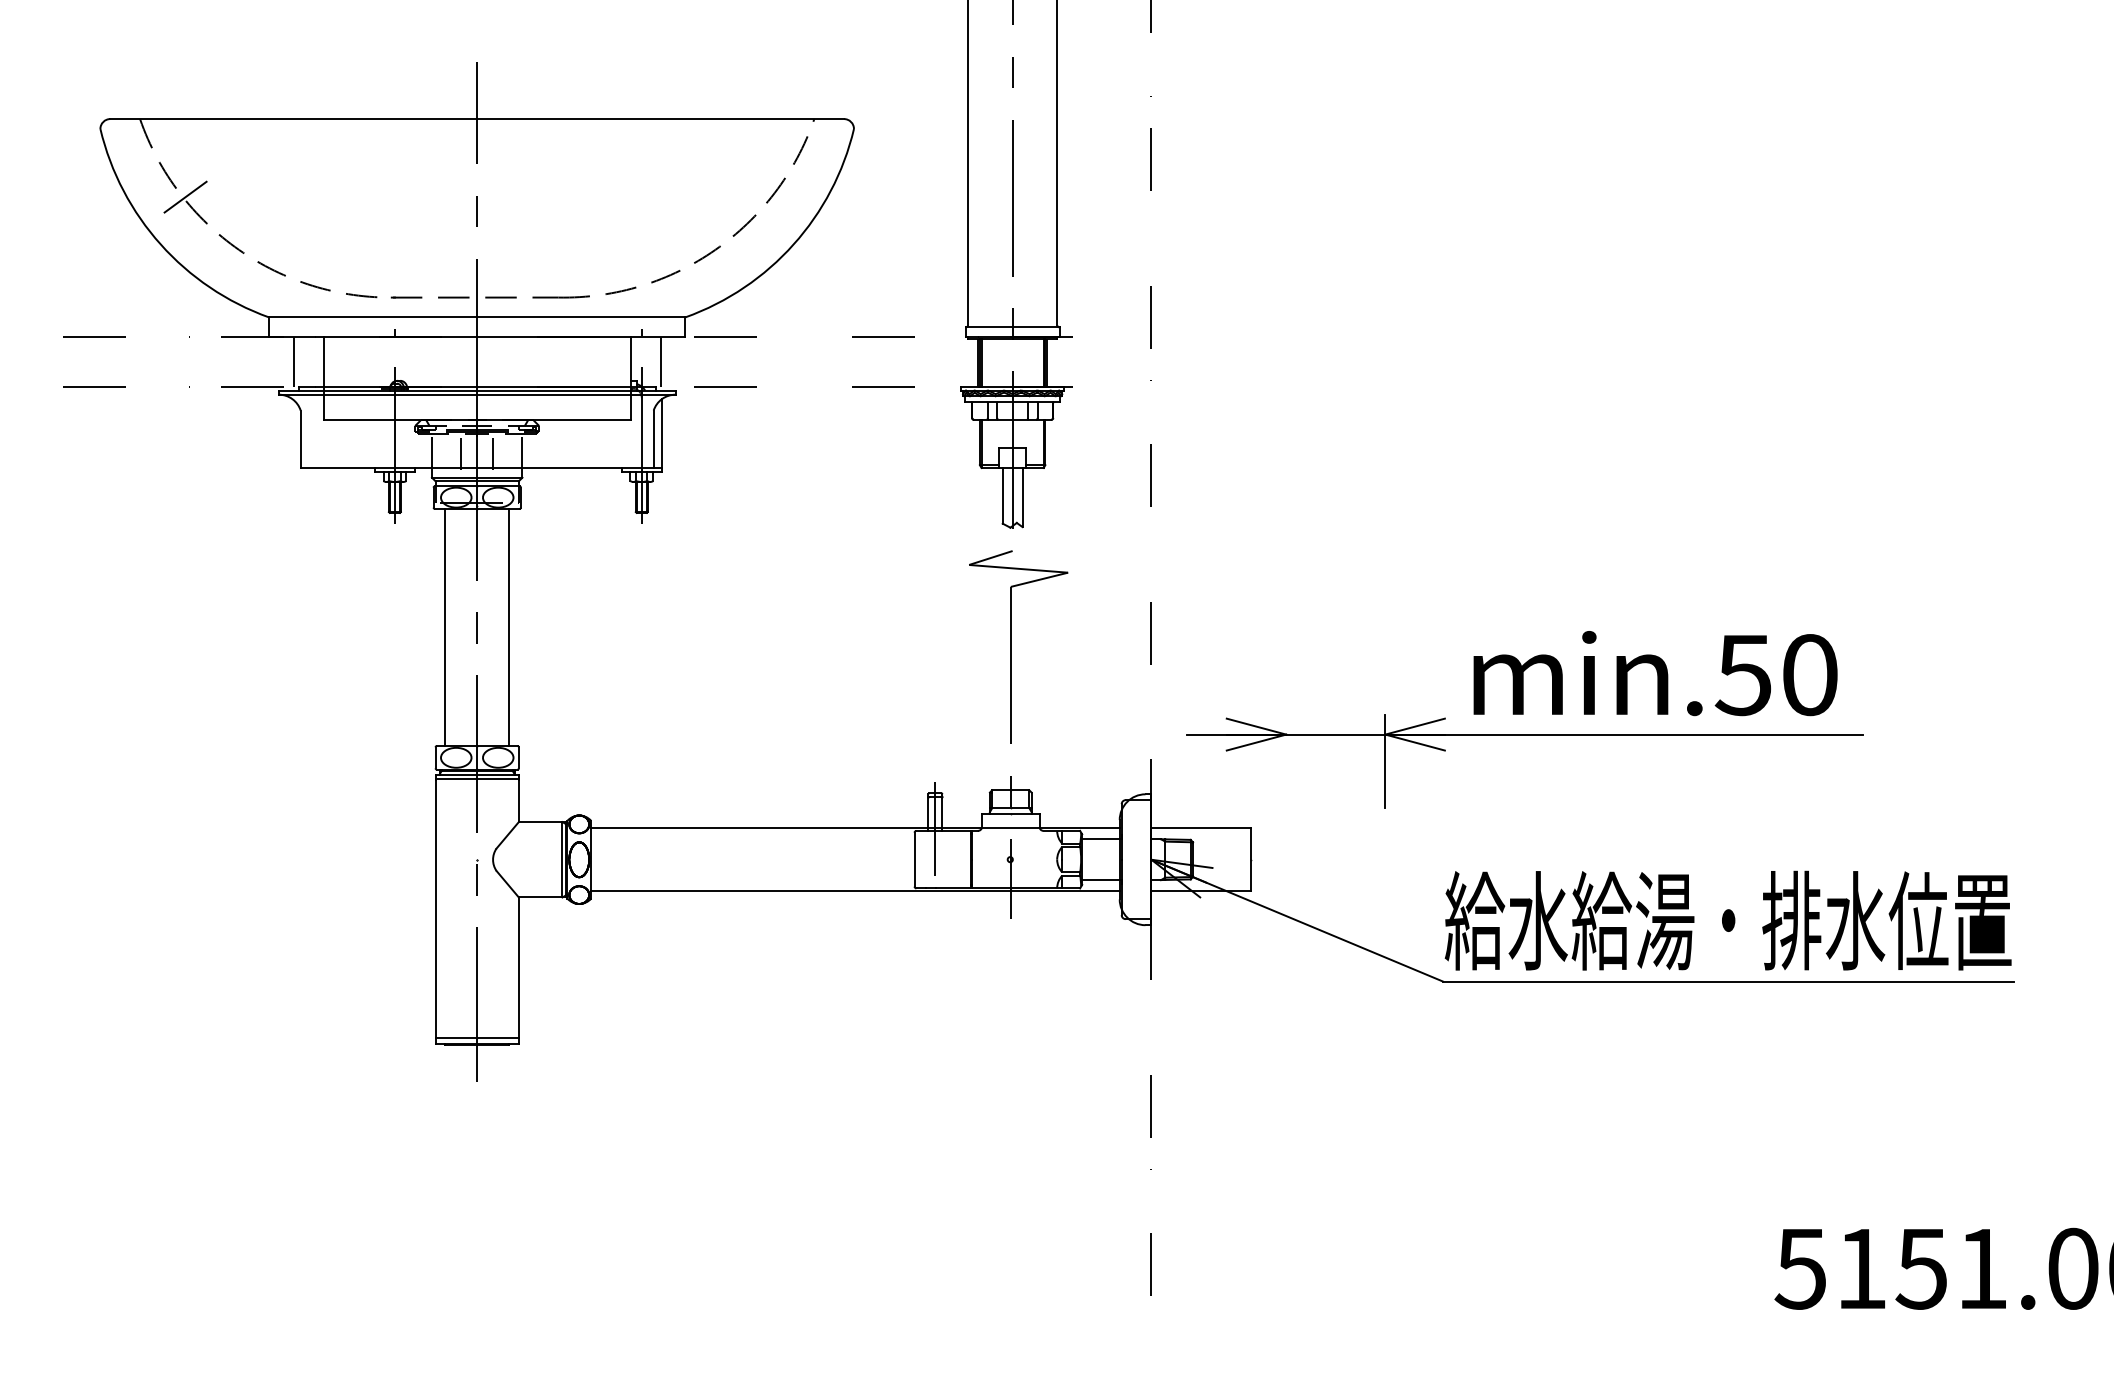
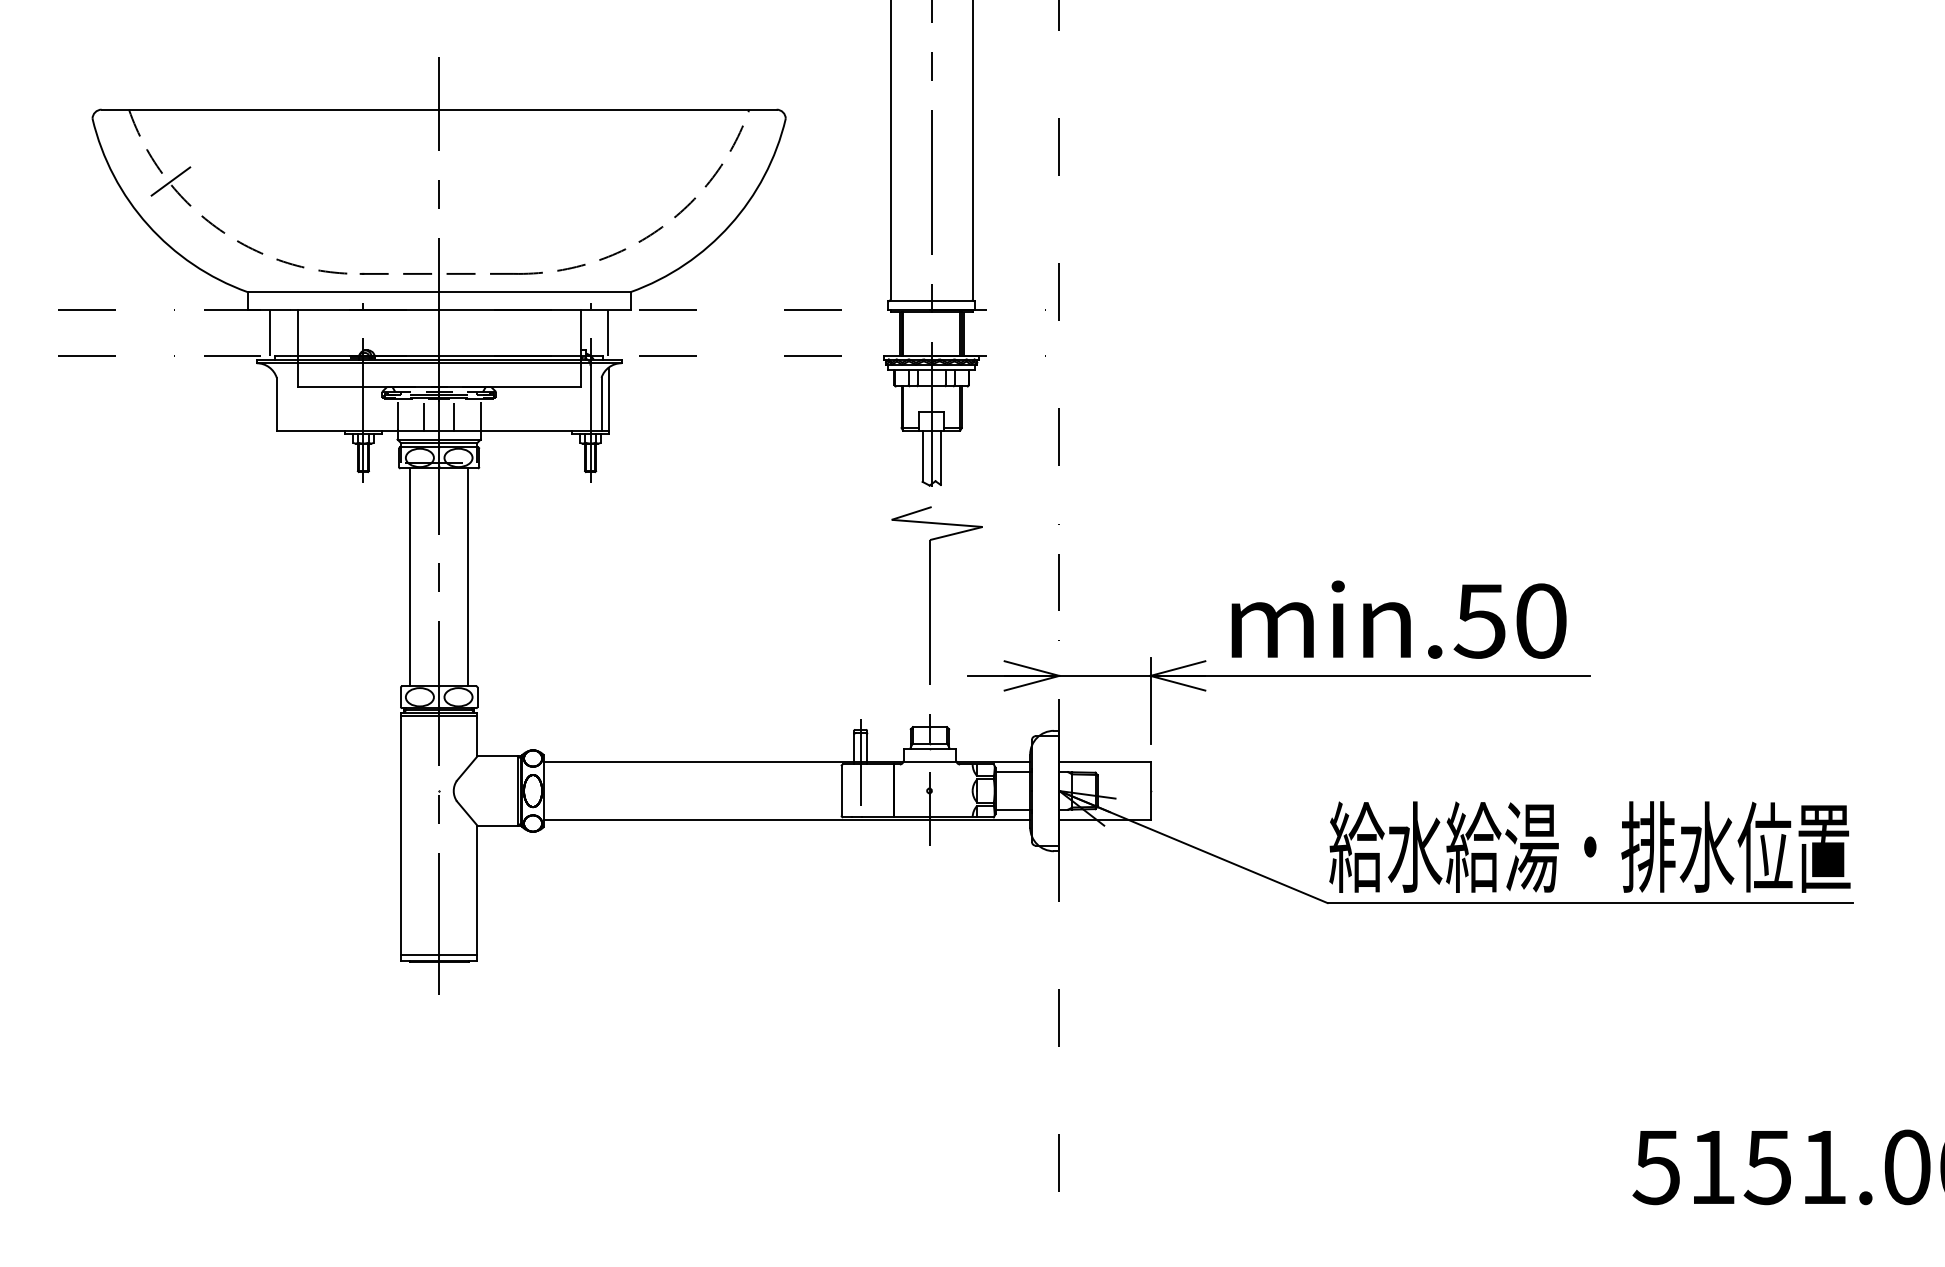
part: (1524, 720) -> (1278, 662), moved

